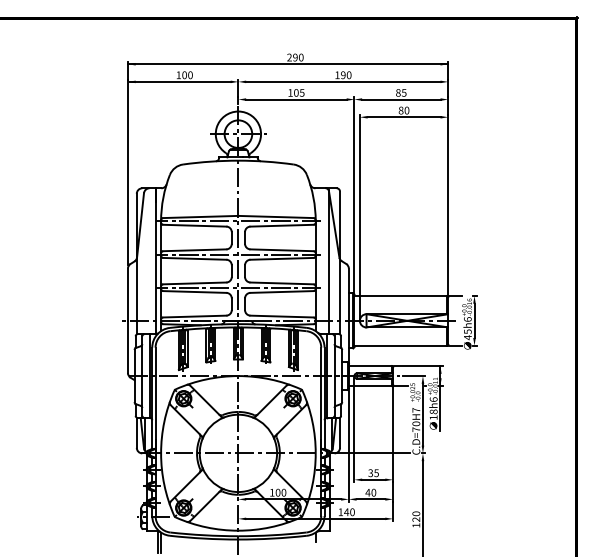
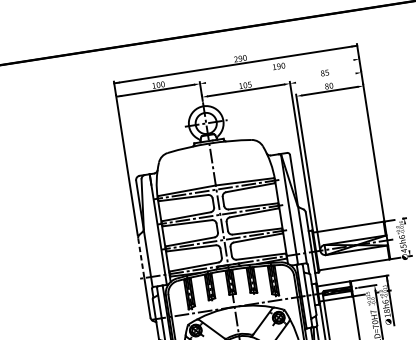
line: (343, 81) -> (279, 71), removed
line: (401, 99) -> (325, 78), removed
line: (127, 295) -> (141, 258), solid -> dashed
line: (474, 320) -> (407, 237), removed

